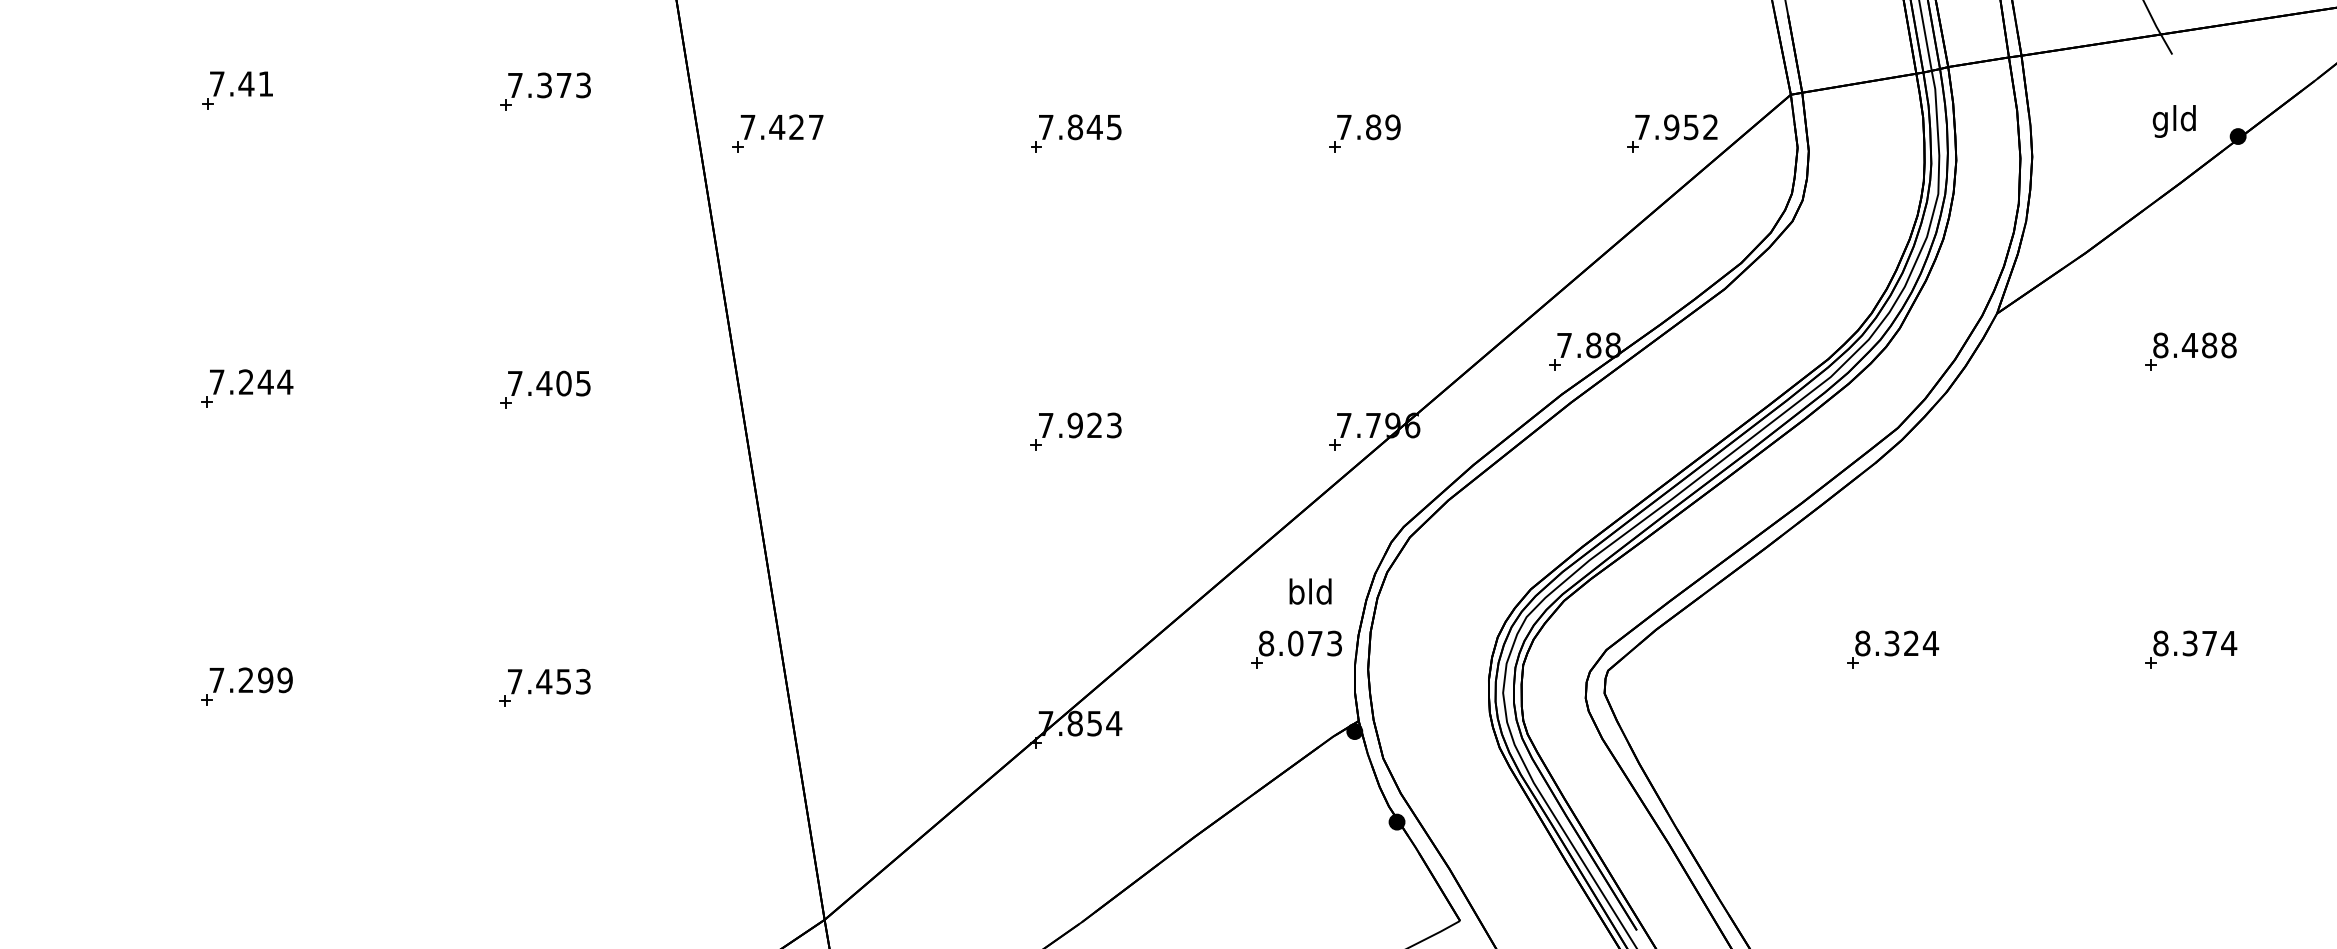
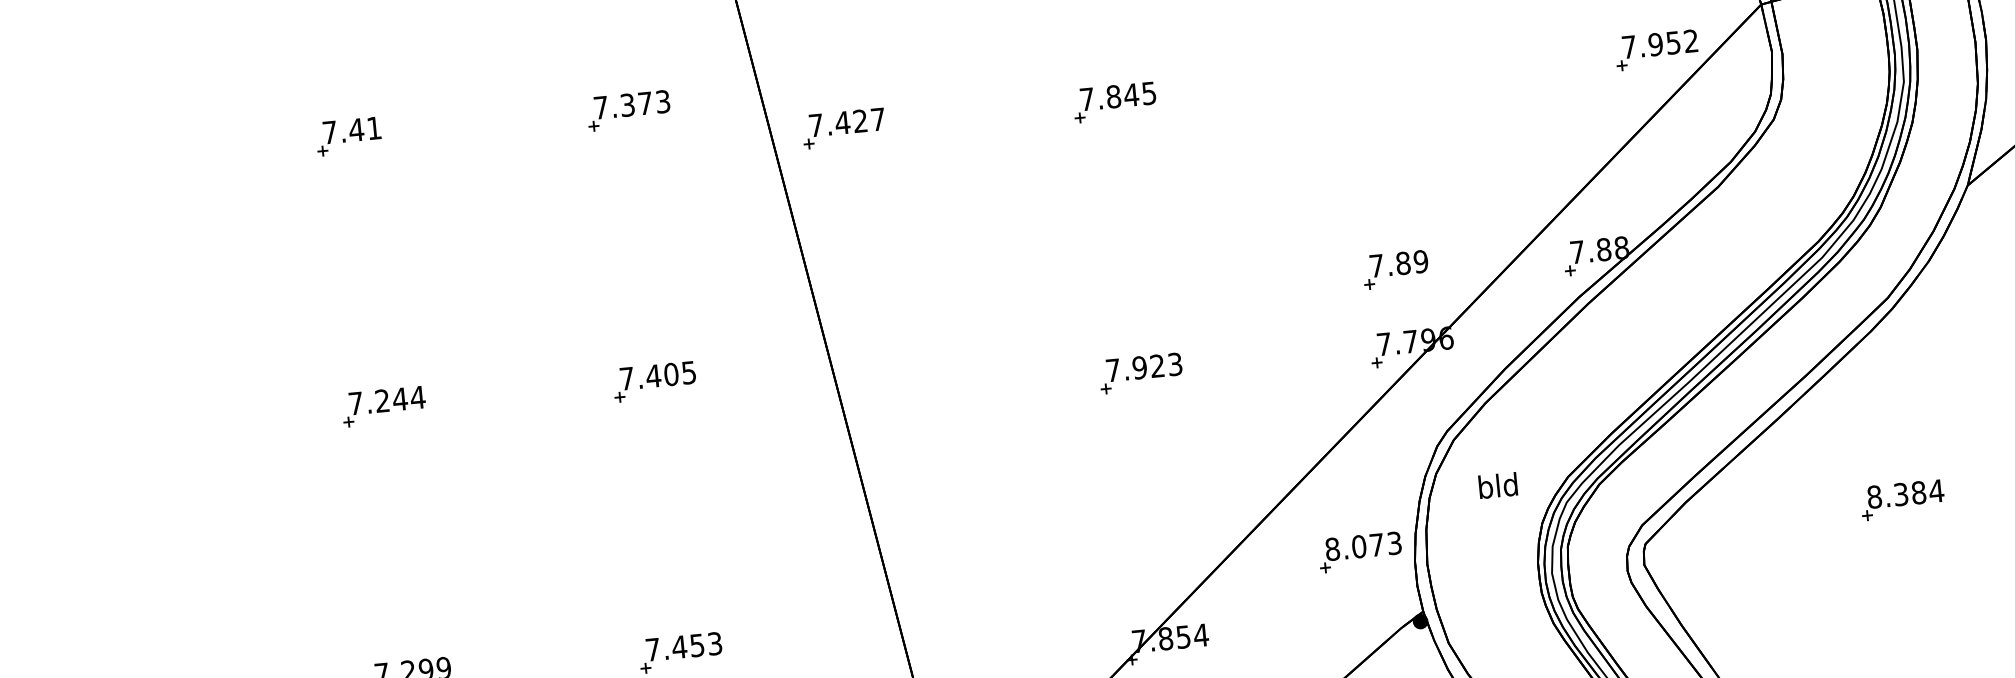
part: (1364, 133) -> (1395, 269), moved
text: (1310, 591) -> (1498, 485), moved
text: (1911, 643) -> (1918, 492), 8.324 -> 8.384

